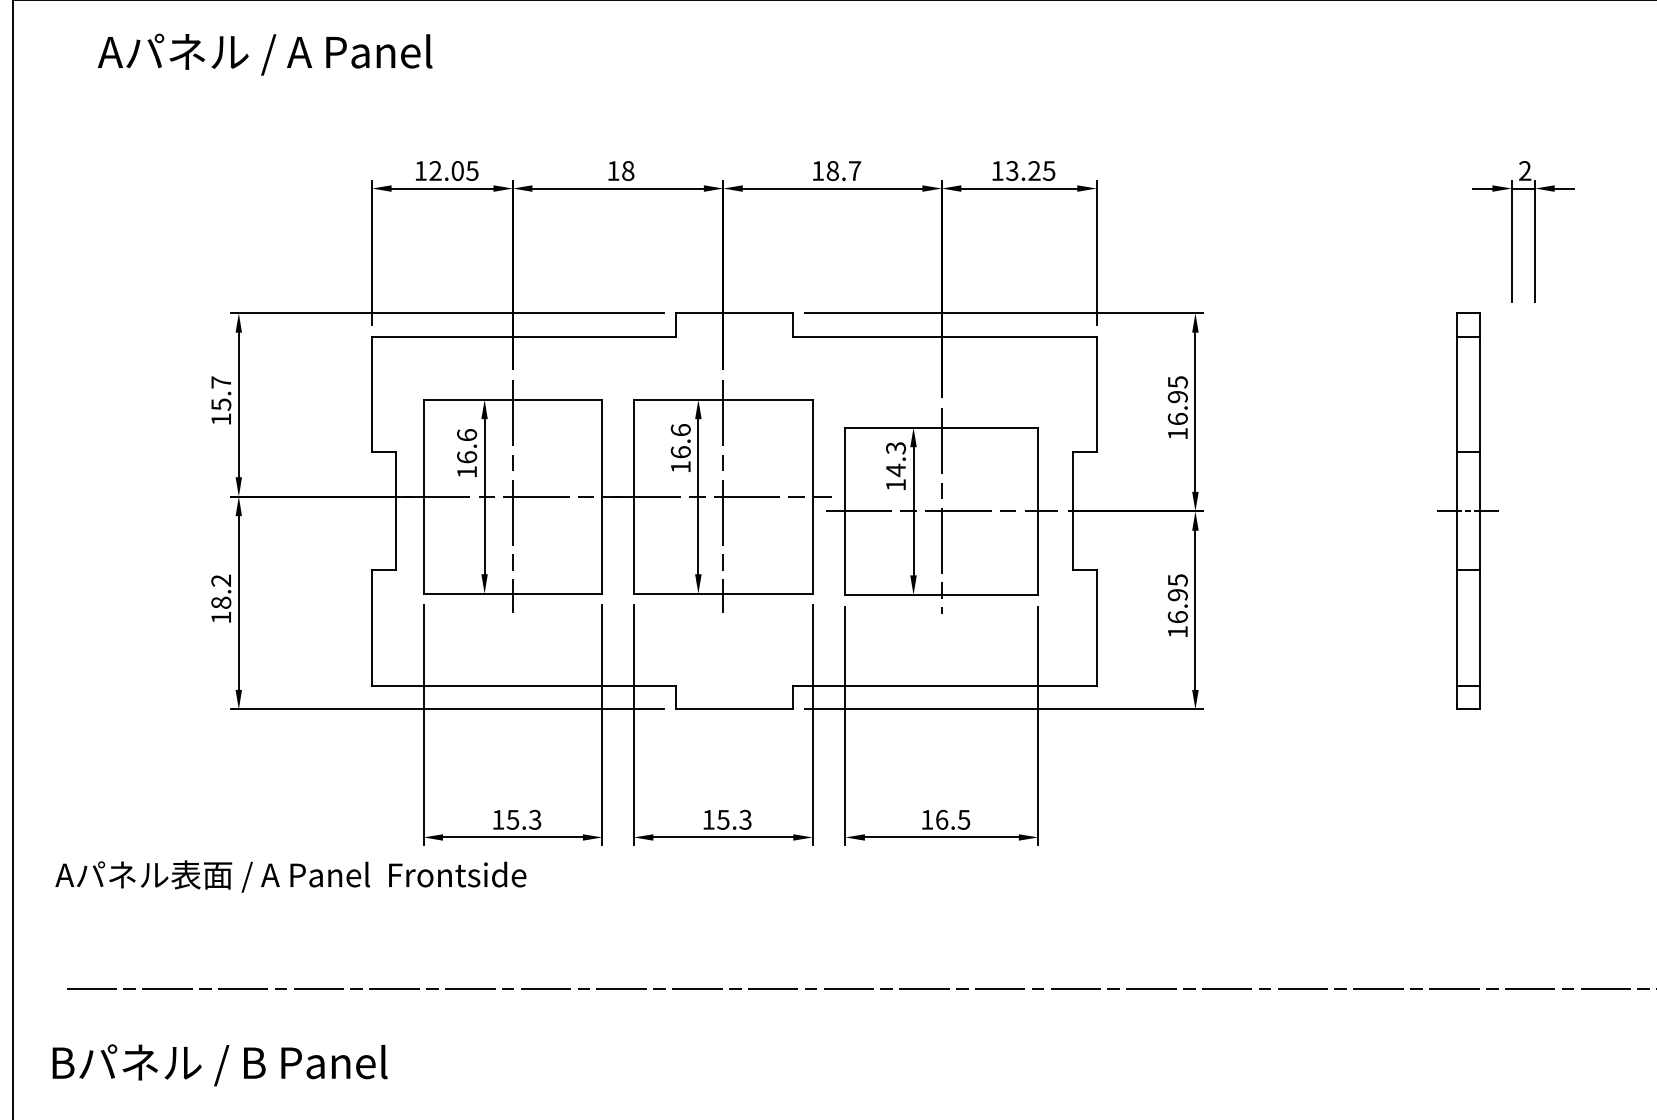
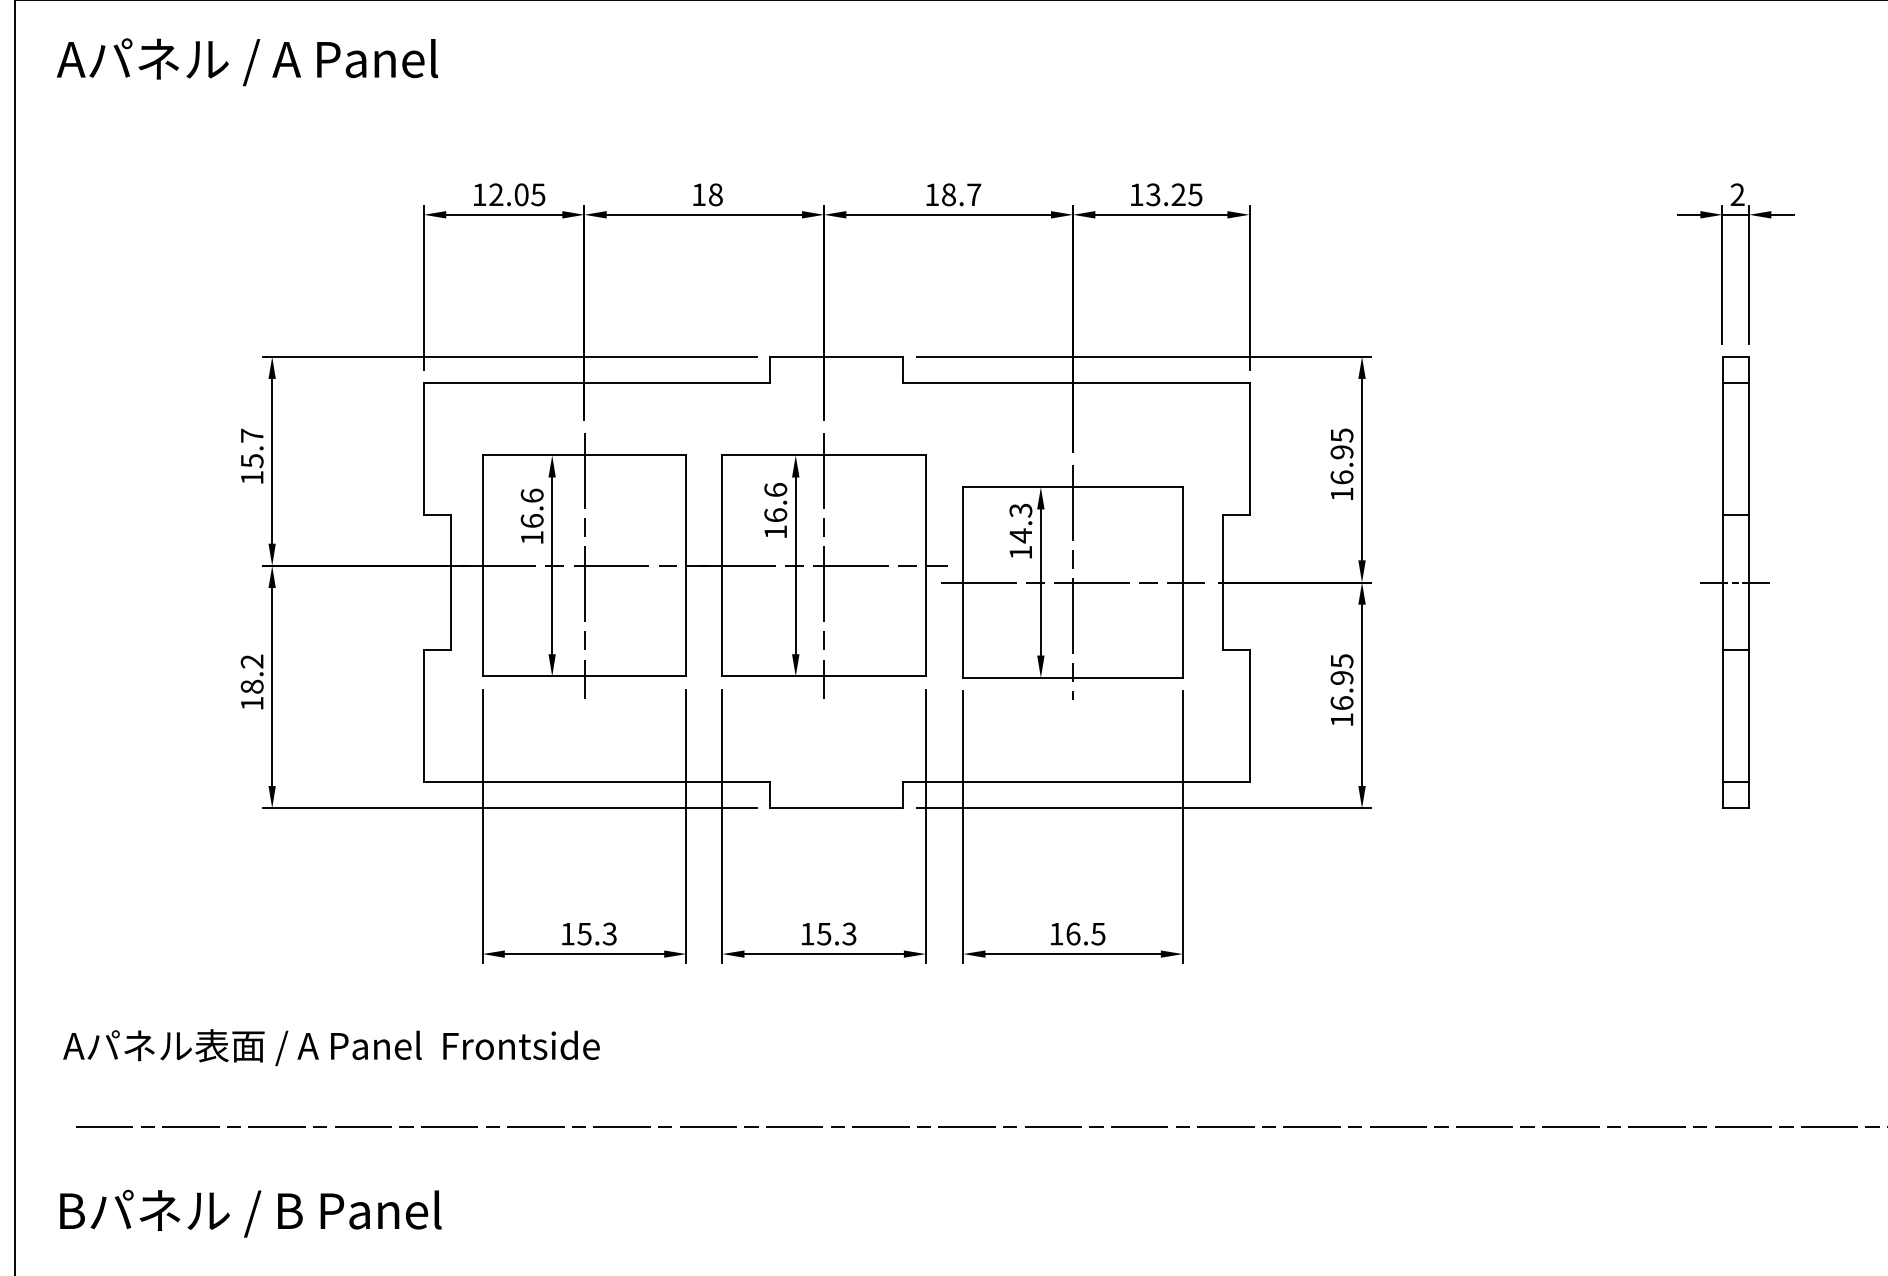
text: (265, 54) -> (247, 62), moved
part: (1467, 510) -> (1734, 581), moved
text: (290, 876) -> (331, 1047), moved

